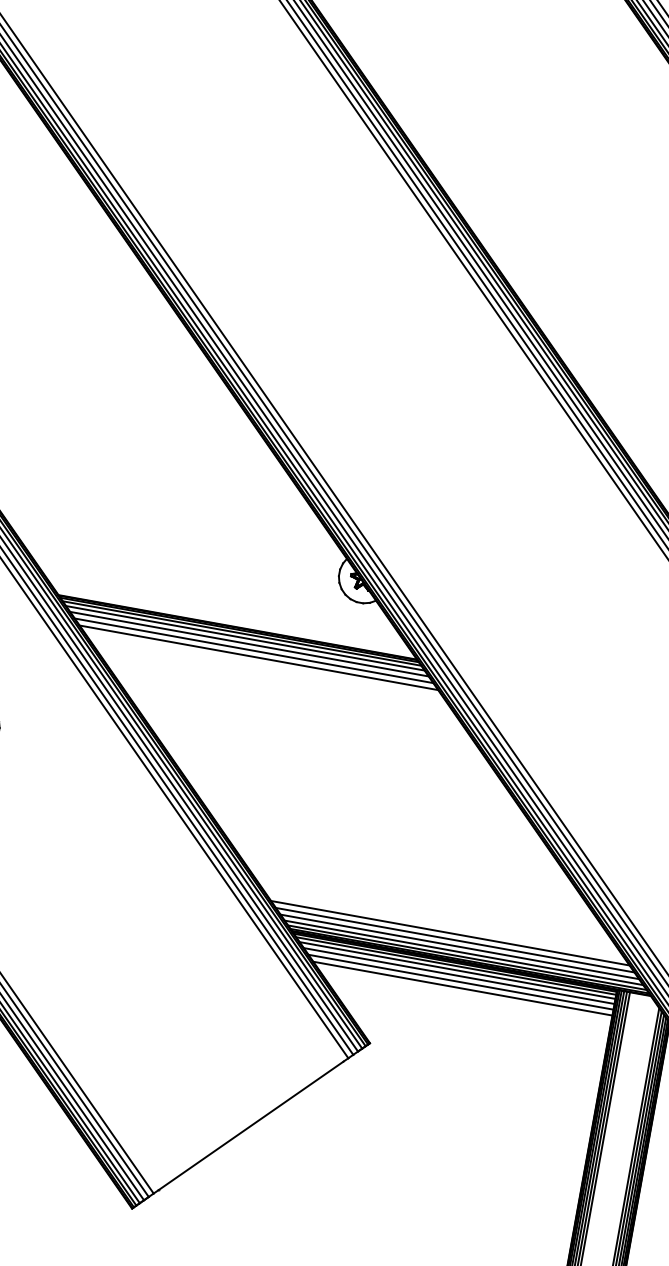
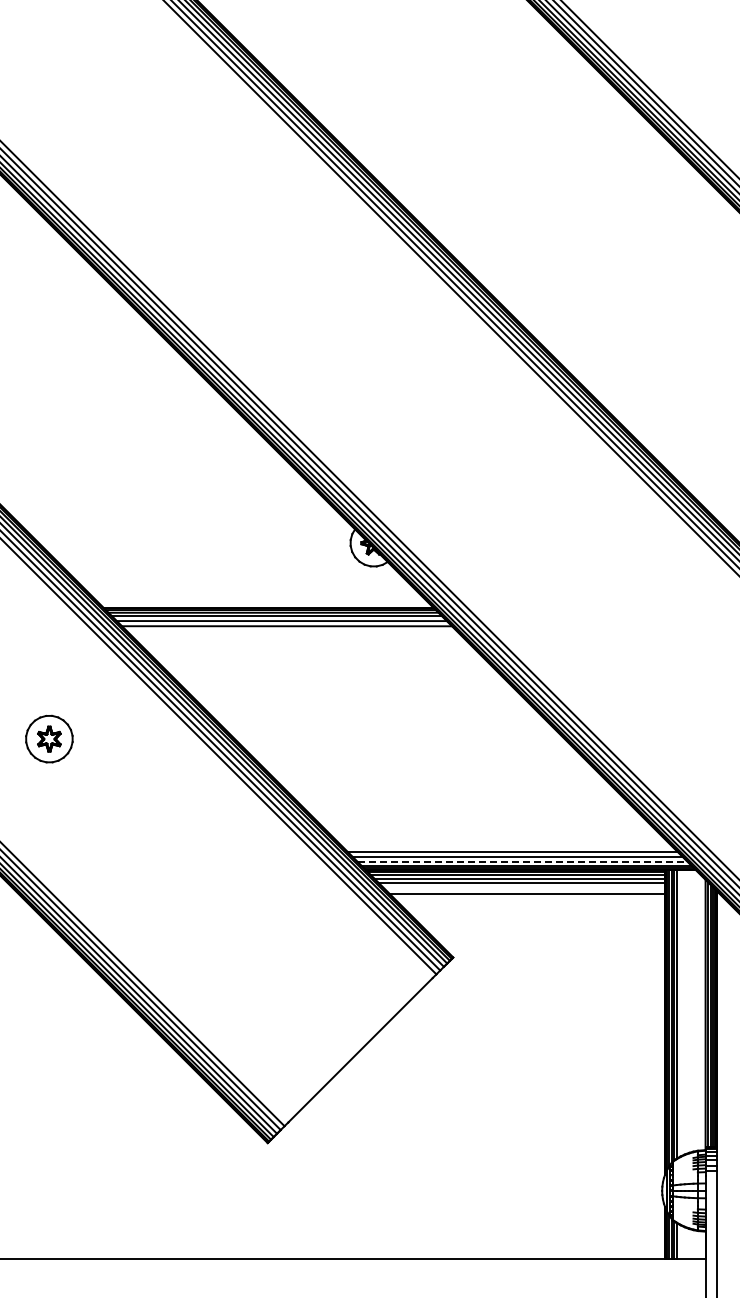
line: (259, 657) -> (292, 631), removed
line: (450, 933) -> (507, 846), removed
line: (463, 952) -> (522, 861), solid -> dashed
line: (460, 982) -> (524, 888), removed

